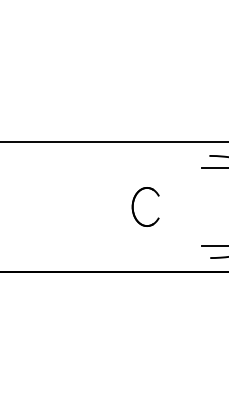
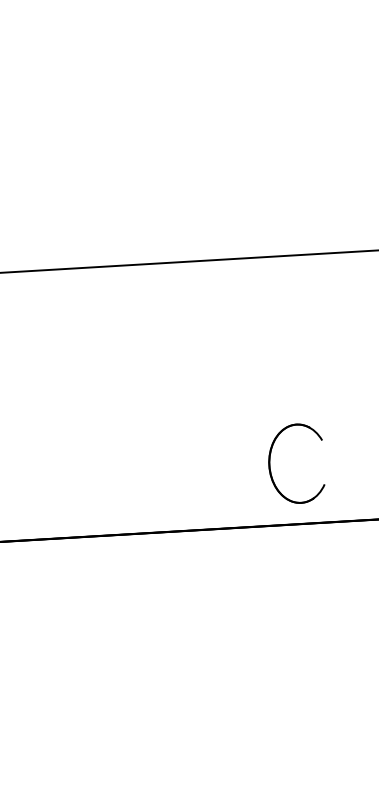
part: (134, 202) -> (272, 456), moved

